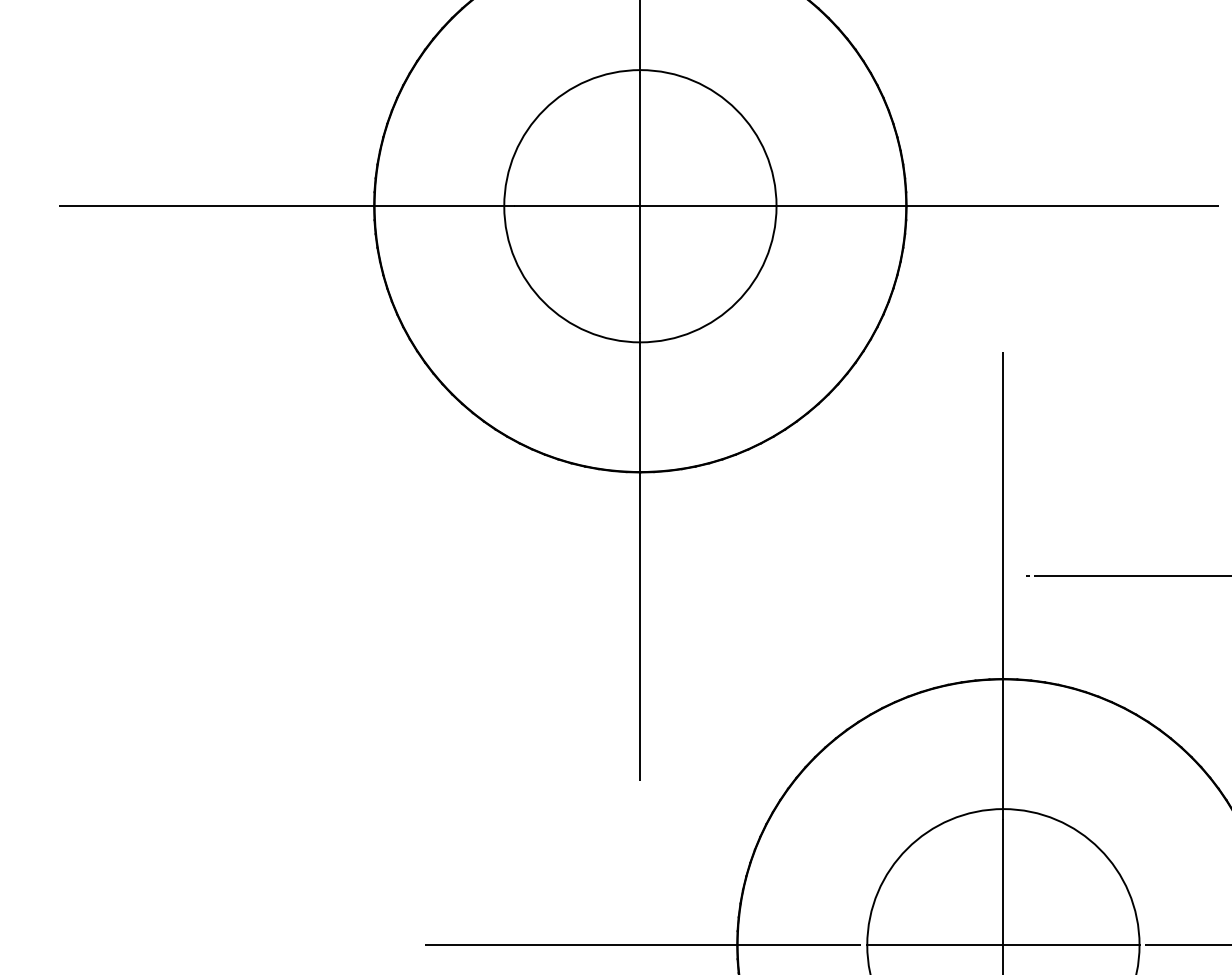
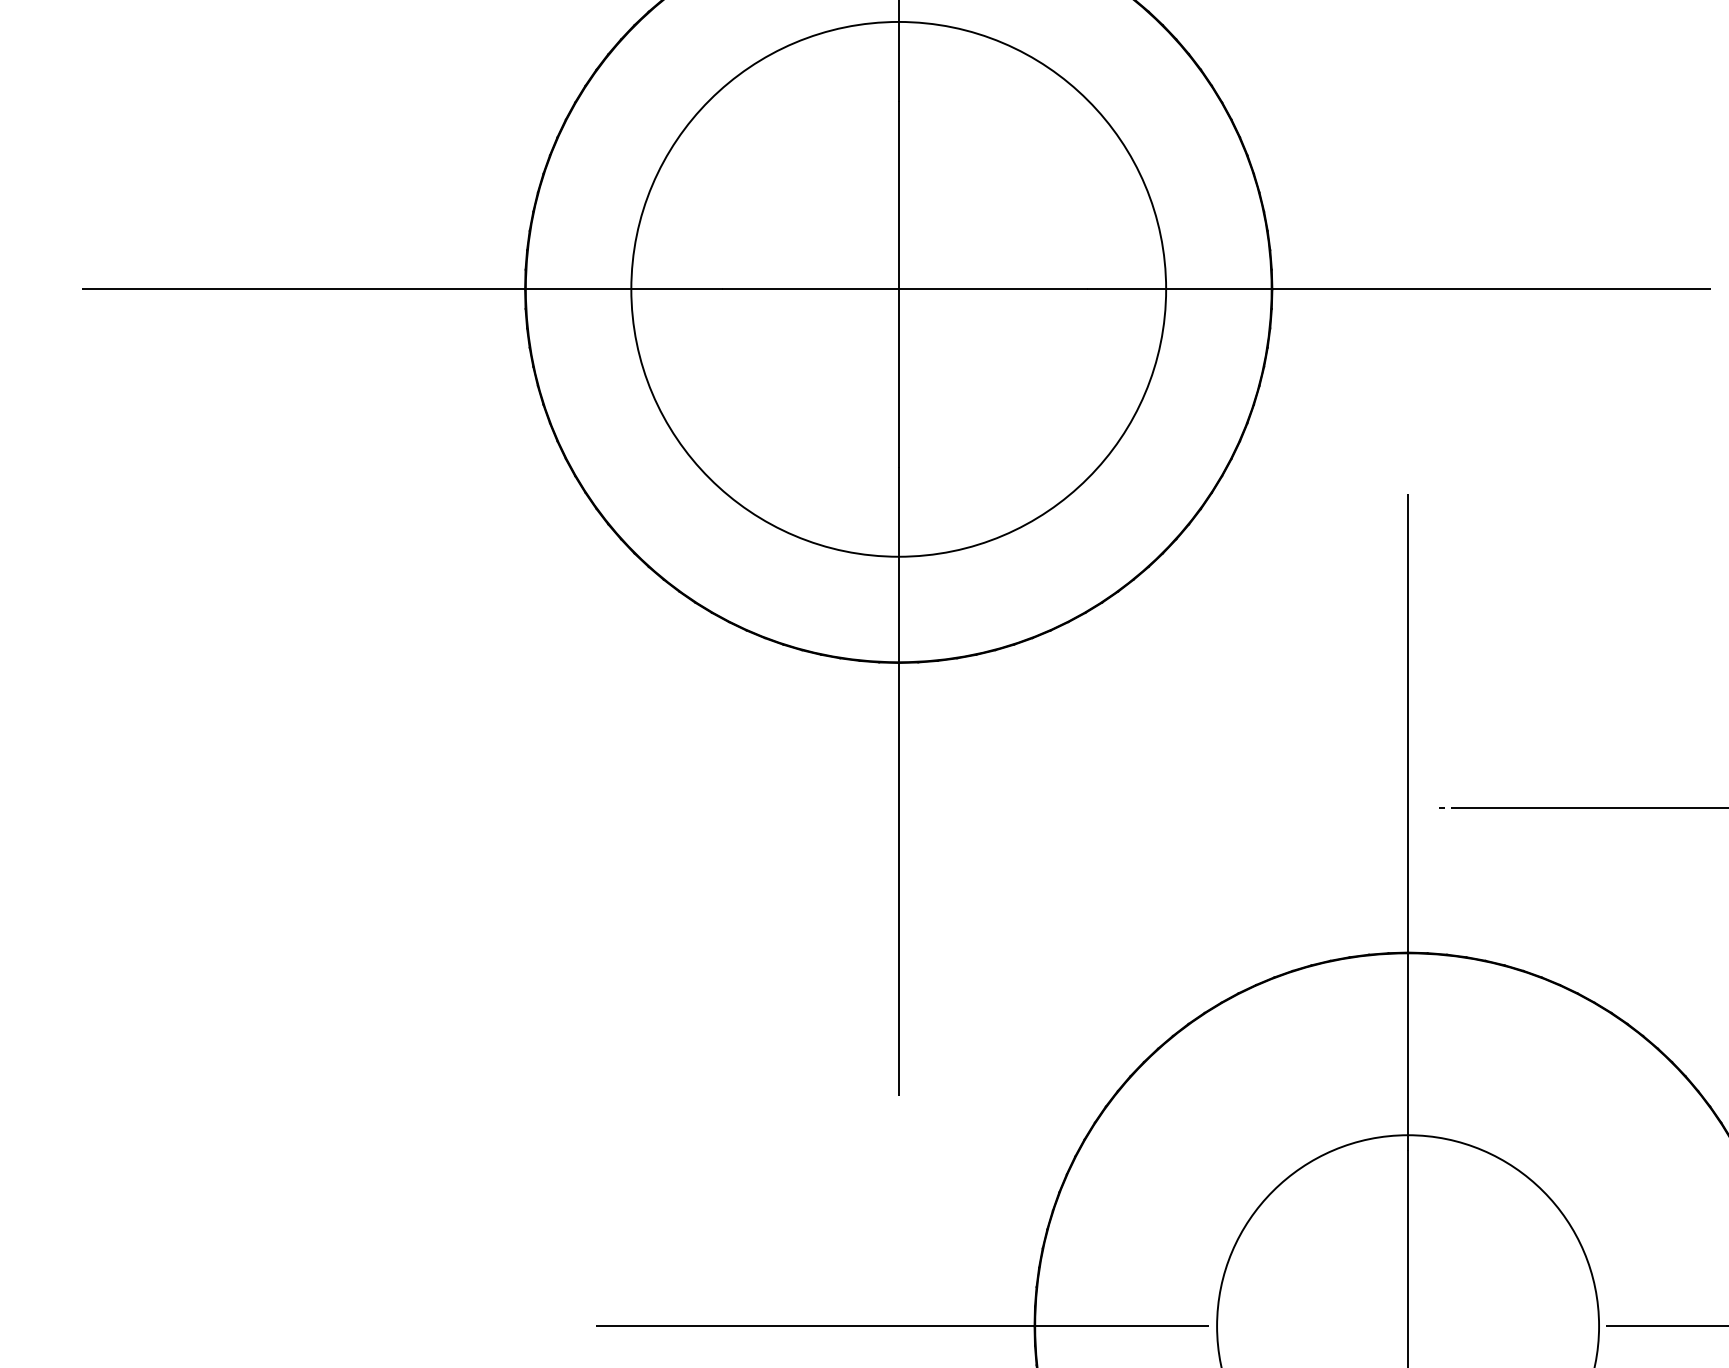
circle: (640, 206) -> (898, 289), size x1.4
line: (1002, 945) -> (1407, 1326), removed

